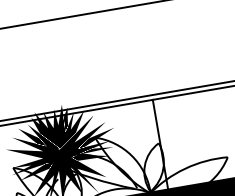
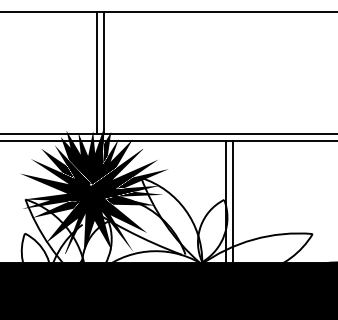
line: (50, 65) -> (97, 72), added
line: (54, 65) -> (103, 72), added
line: (164, 143) -> (232, 201), added

